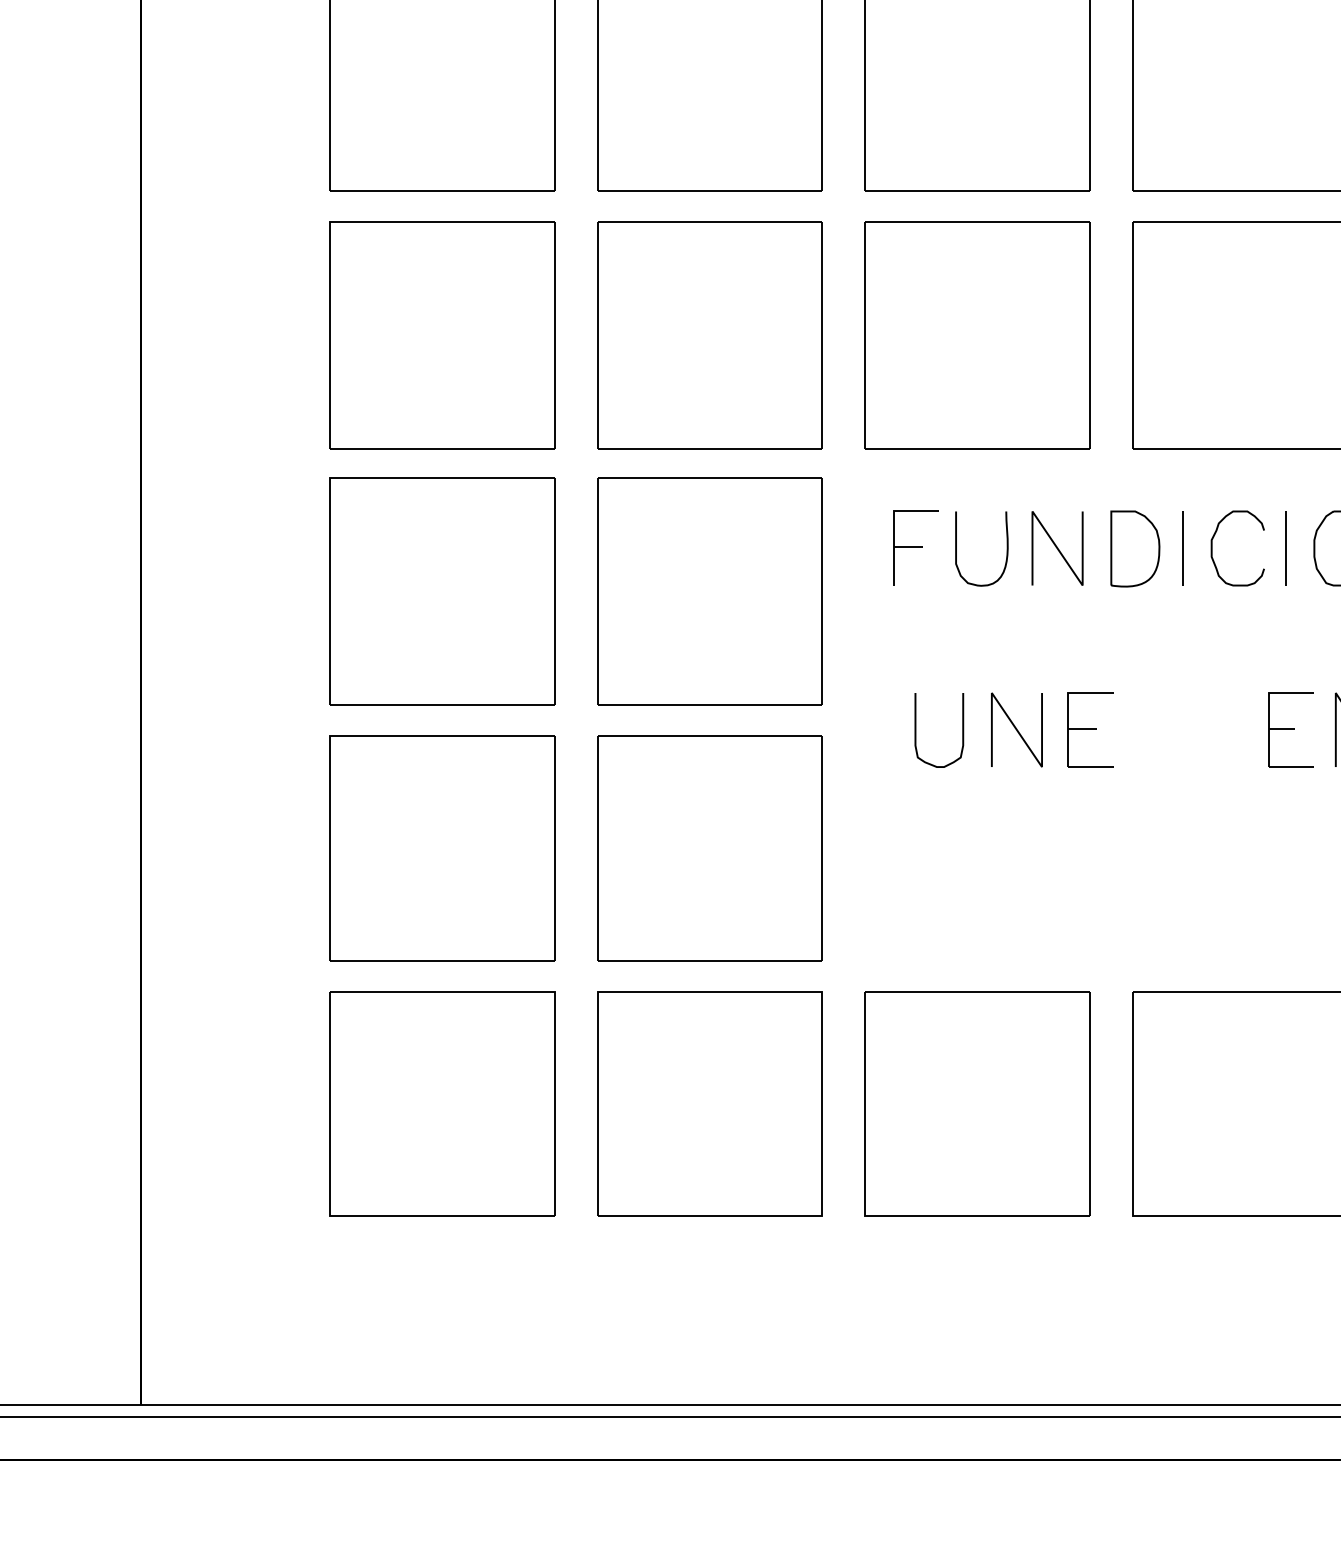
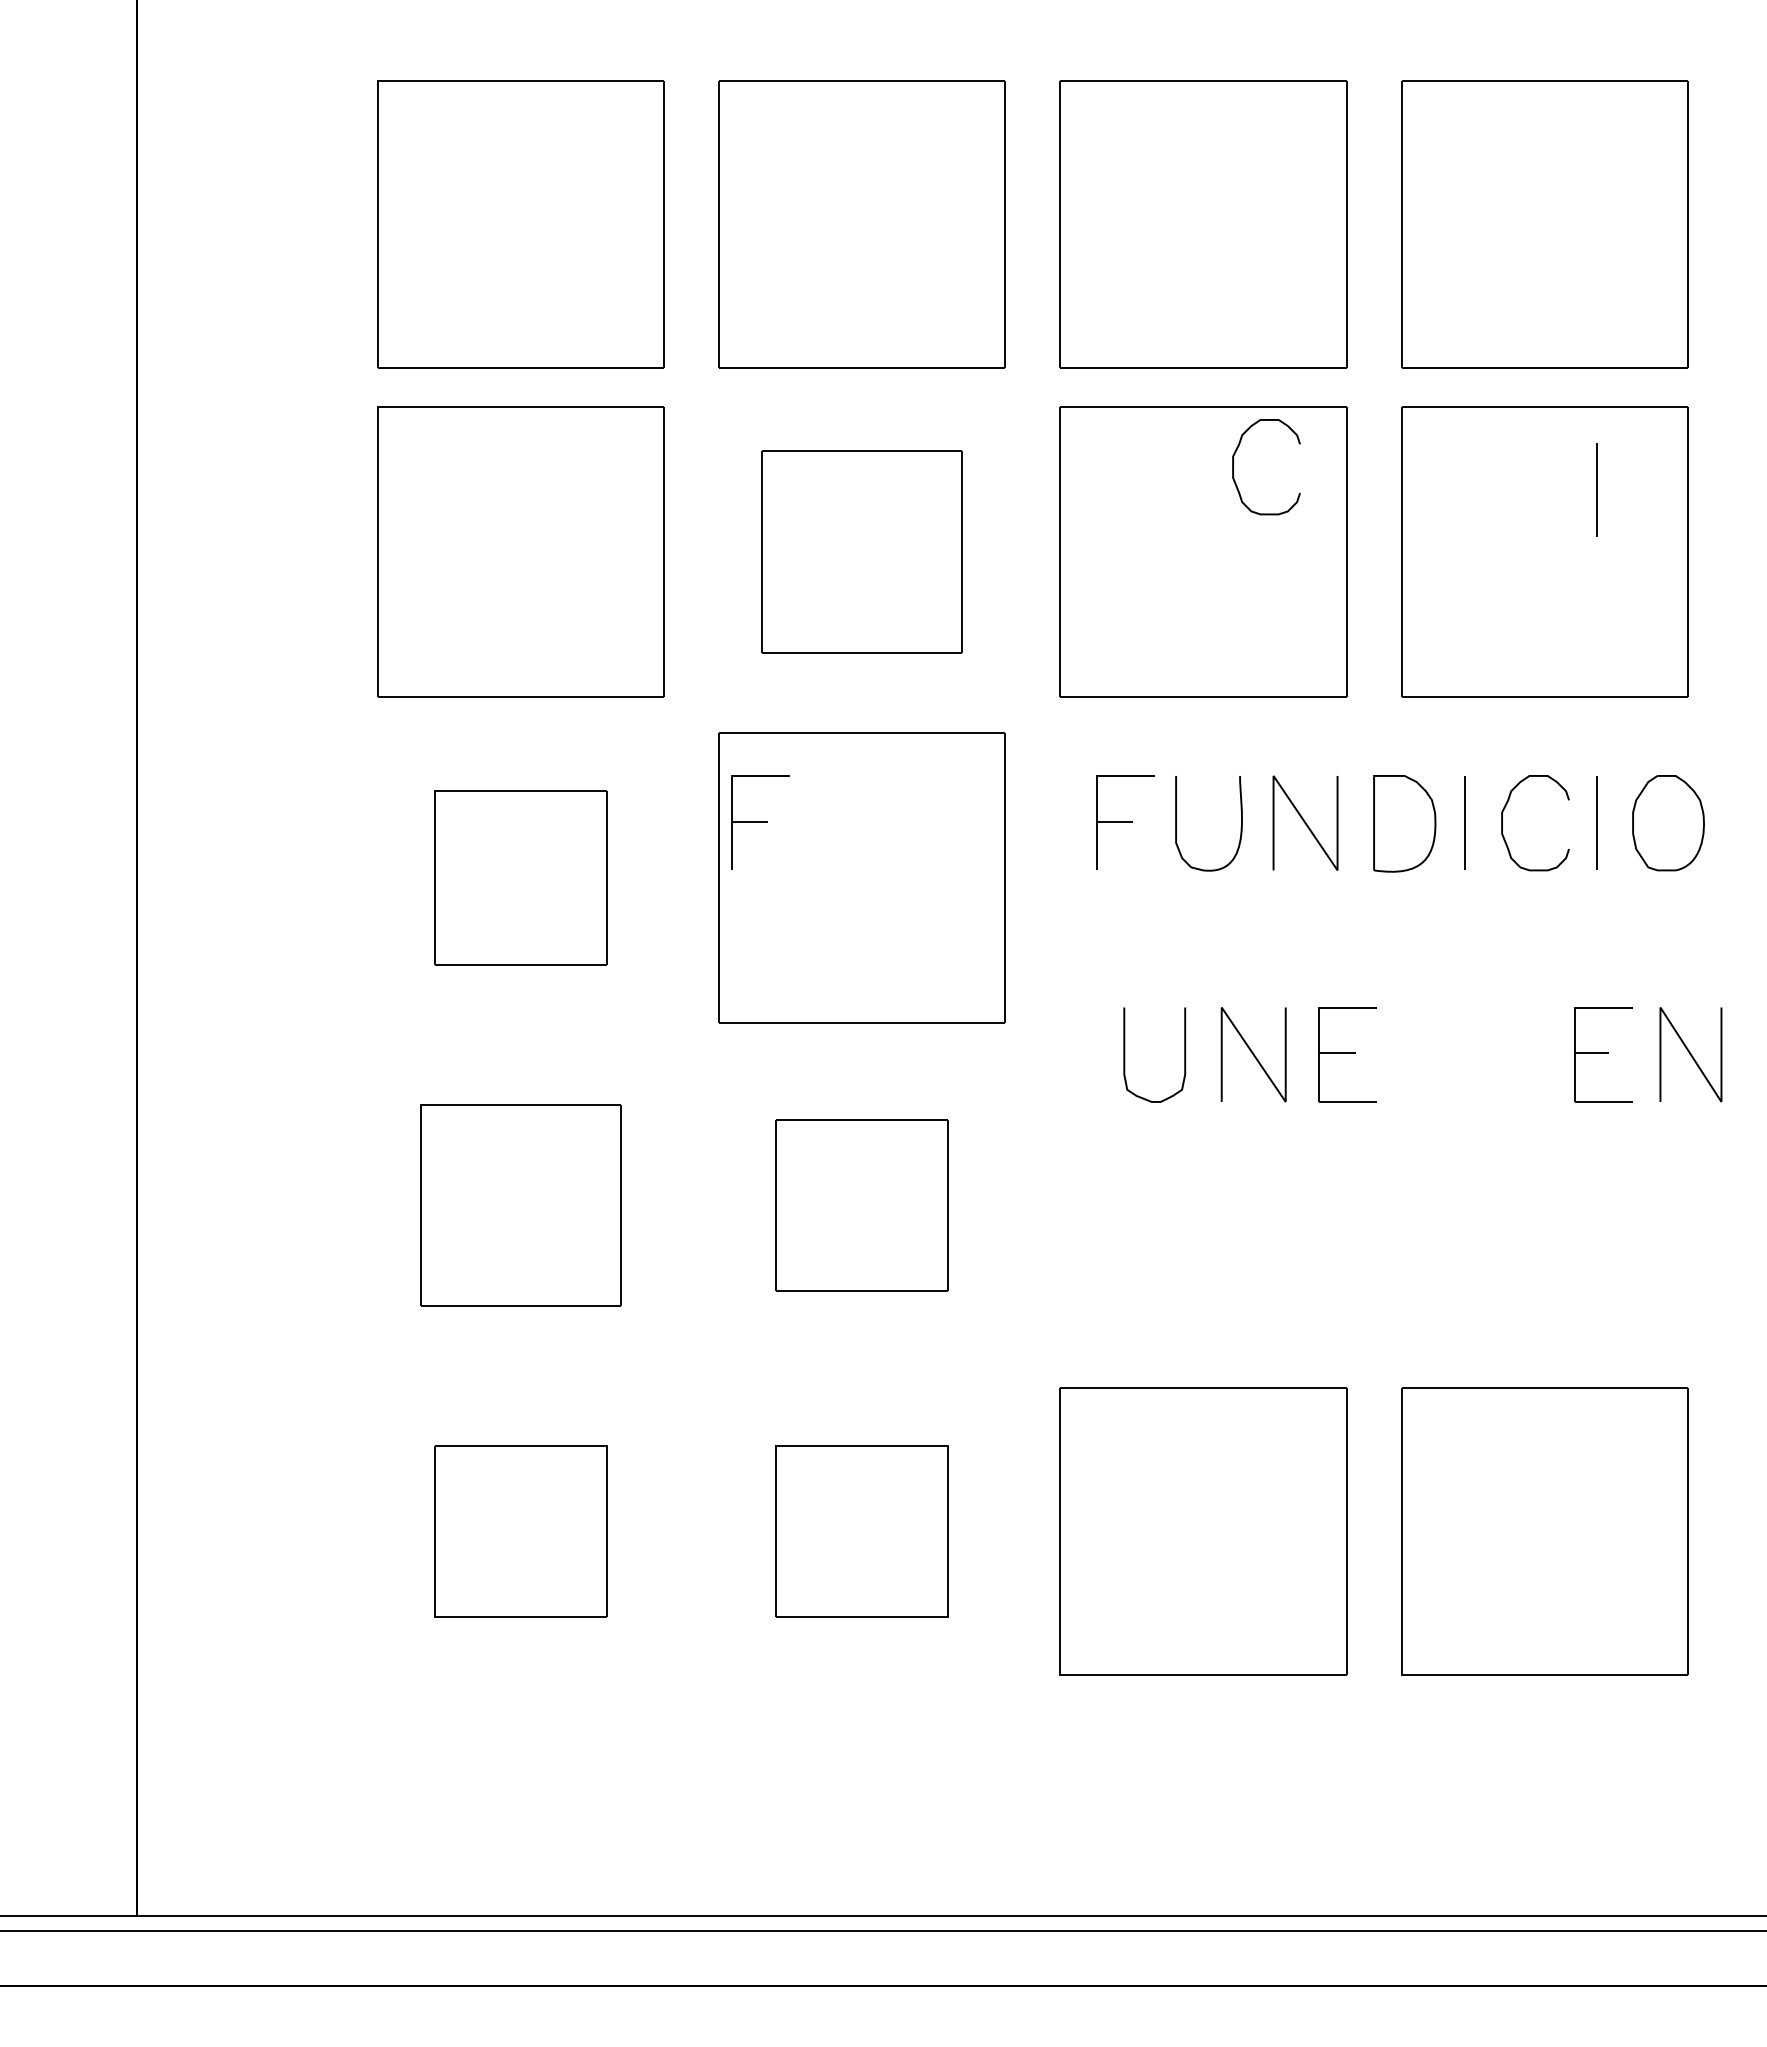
curve: (1001, 269) -> (1233, 467), added
line: (1285, 286) -> (1596, 489), added
part: (709, 335) -> (861, 551), size x0.7
part: (630, 547) -> (760, 822), added
part: (442, 591) -> (520, 877), size x0.6
part: (442, 848) -> (520, 1205), size x0.7
part: (709, 848) -> (861, 1205), size x0.6
part: (442, 1103) -> (520, 1531), size x0.6
part: (709, 1103) -> (861, 1531), size x0.6

